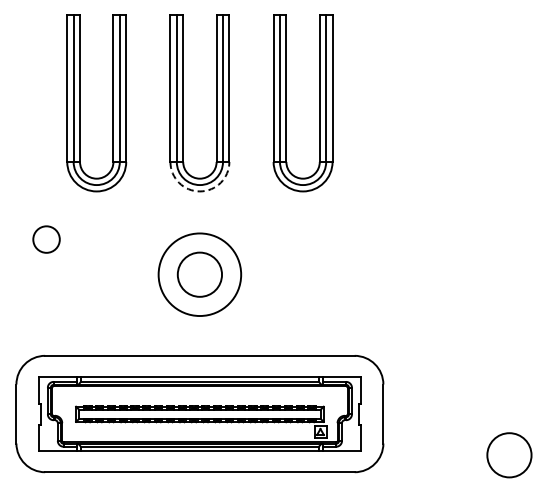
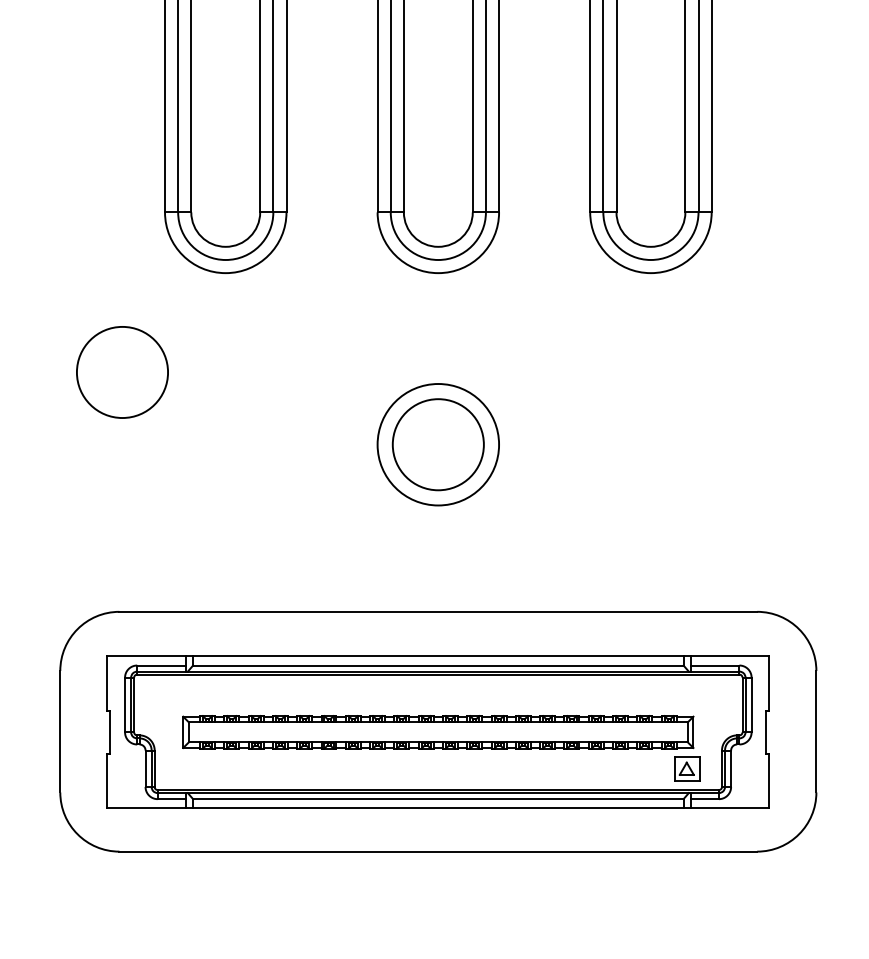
arc: (199, 191) -> (437, 273), dashed -> solid
circle: (46, 239) -> (122, 372), size x1.67
circle: (199, 274) -> (437, 444), size x0.71

